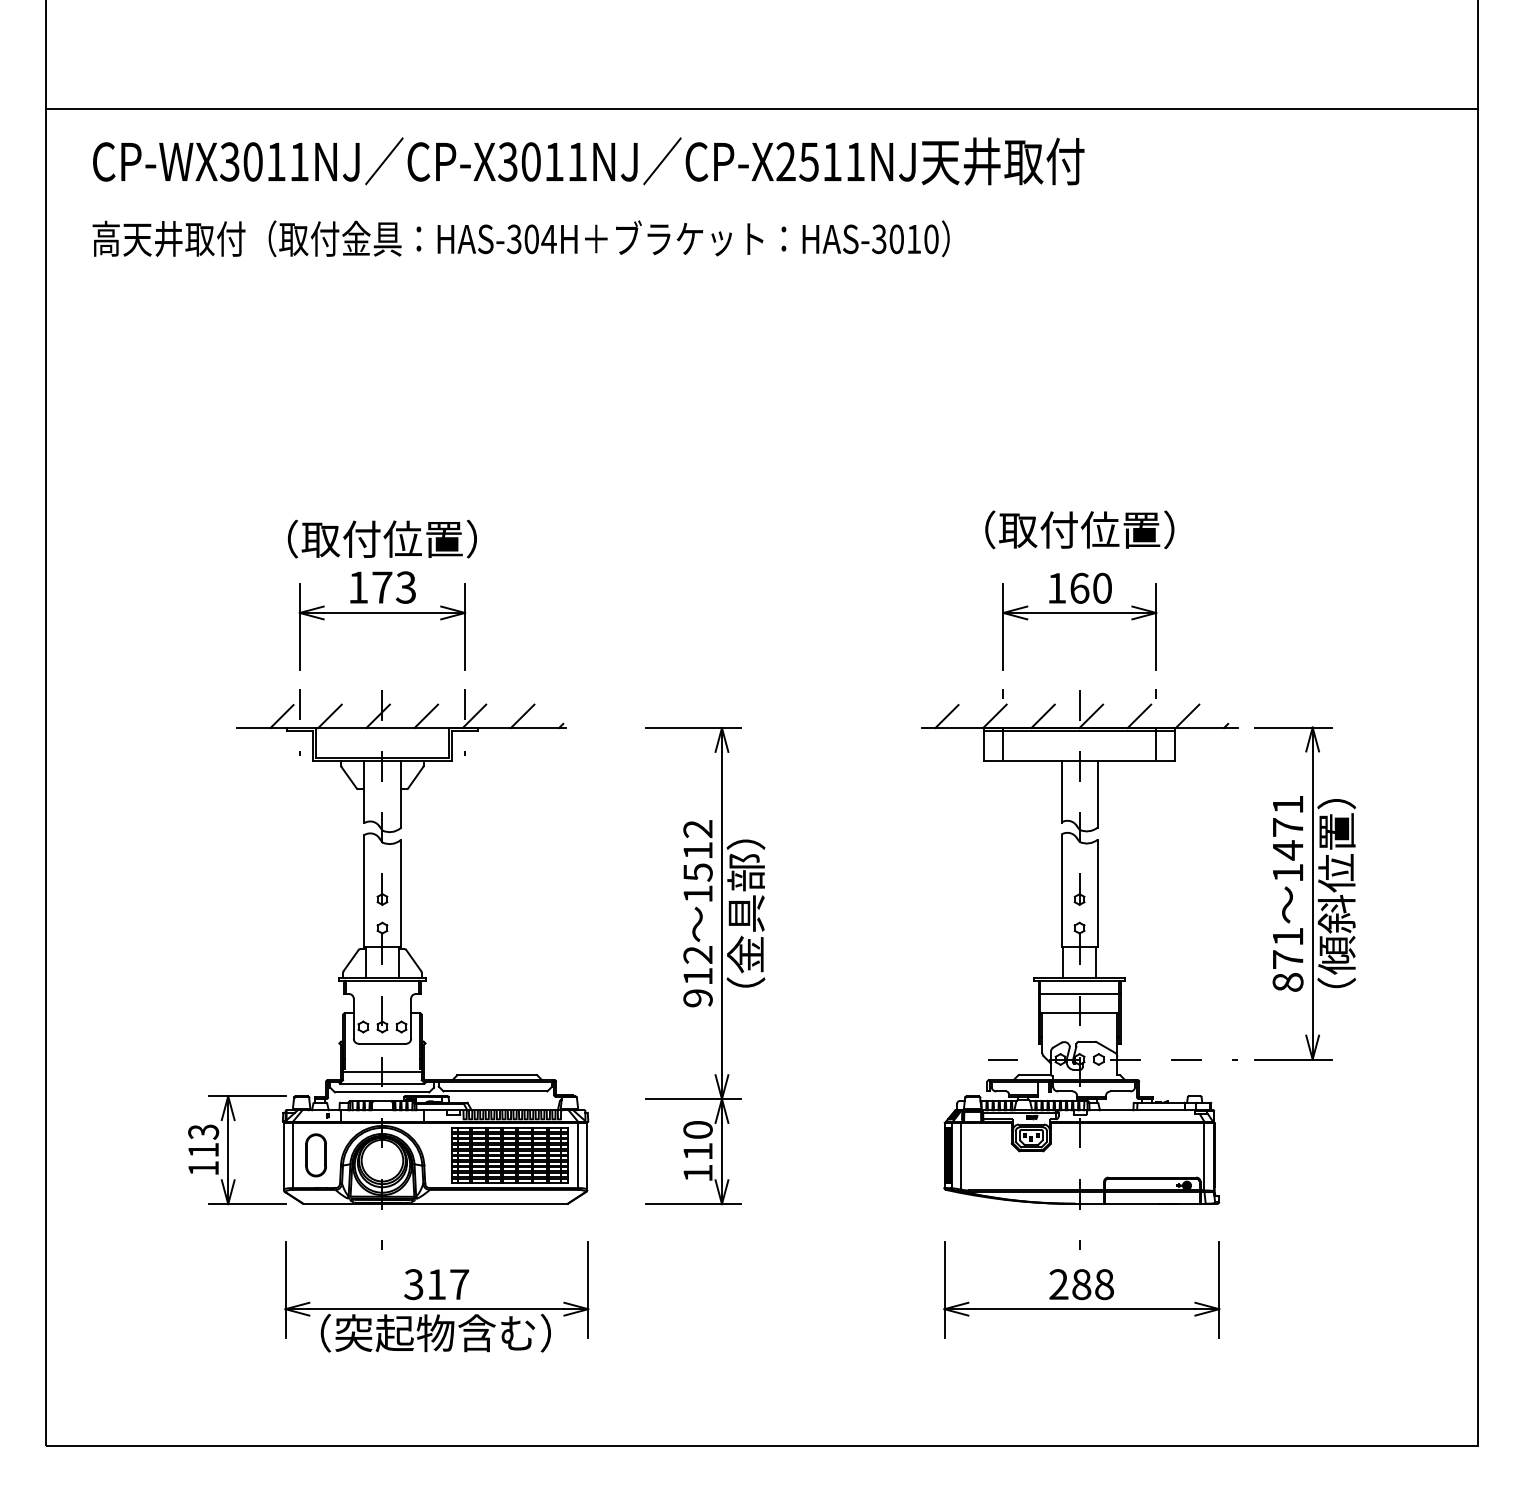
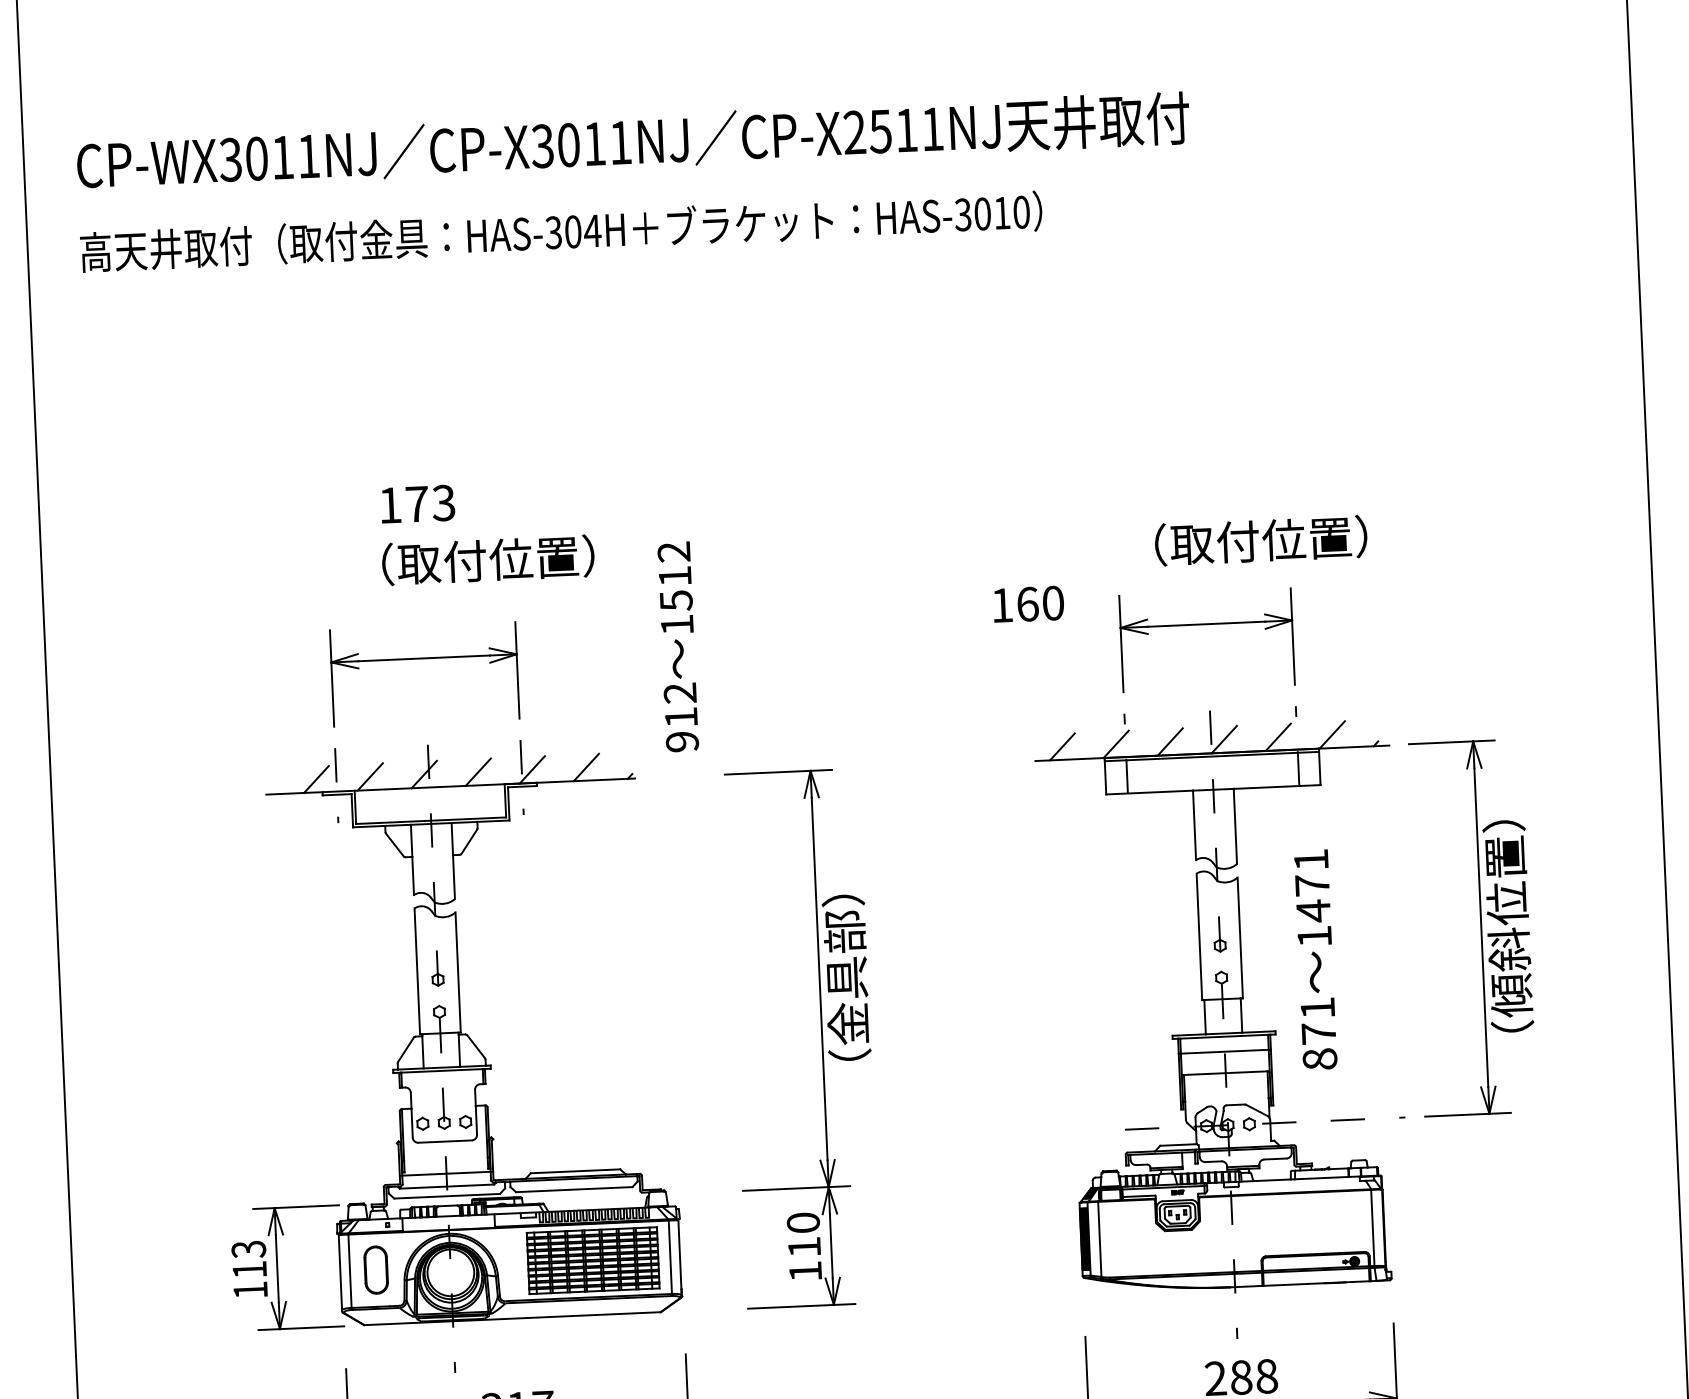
line: (761, 109) -> (824, 75), removed
text: (1079, 529) -> (1260, 540), moved
text: (382, 538) -> (488, 559), moved
text: (382, 587) -> (417, 504), moved
text: (1080, 587) -> (1028, 603), moved
text: (1287, 893) -> (1315, 959), moved
text: (697, 913) -> (677, 646), moved

